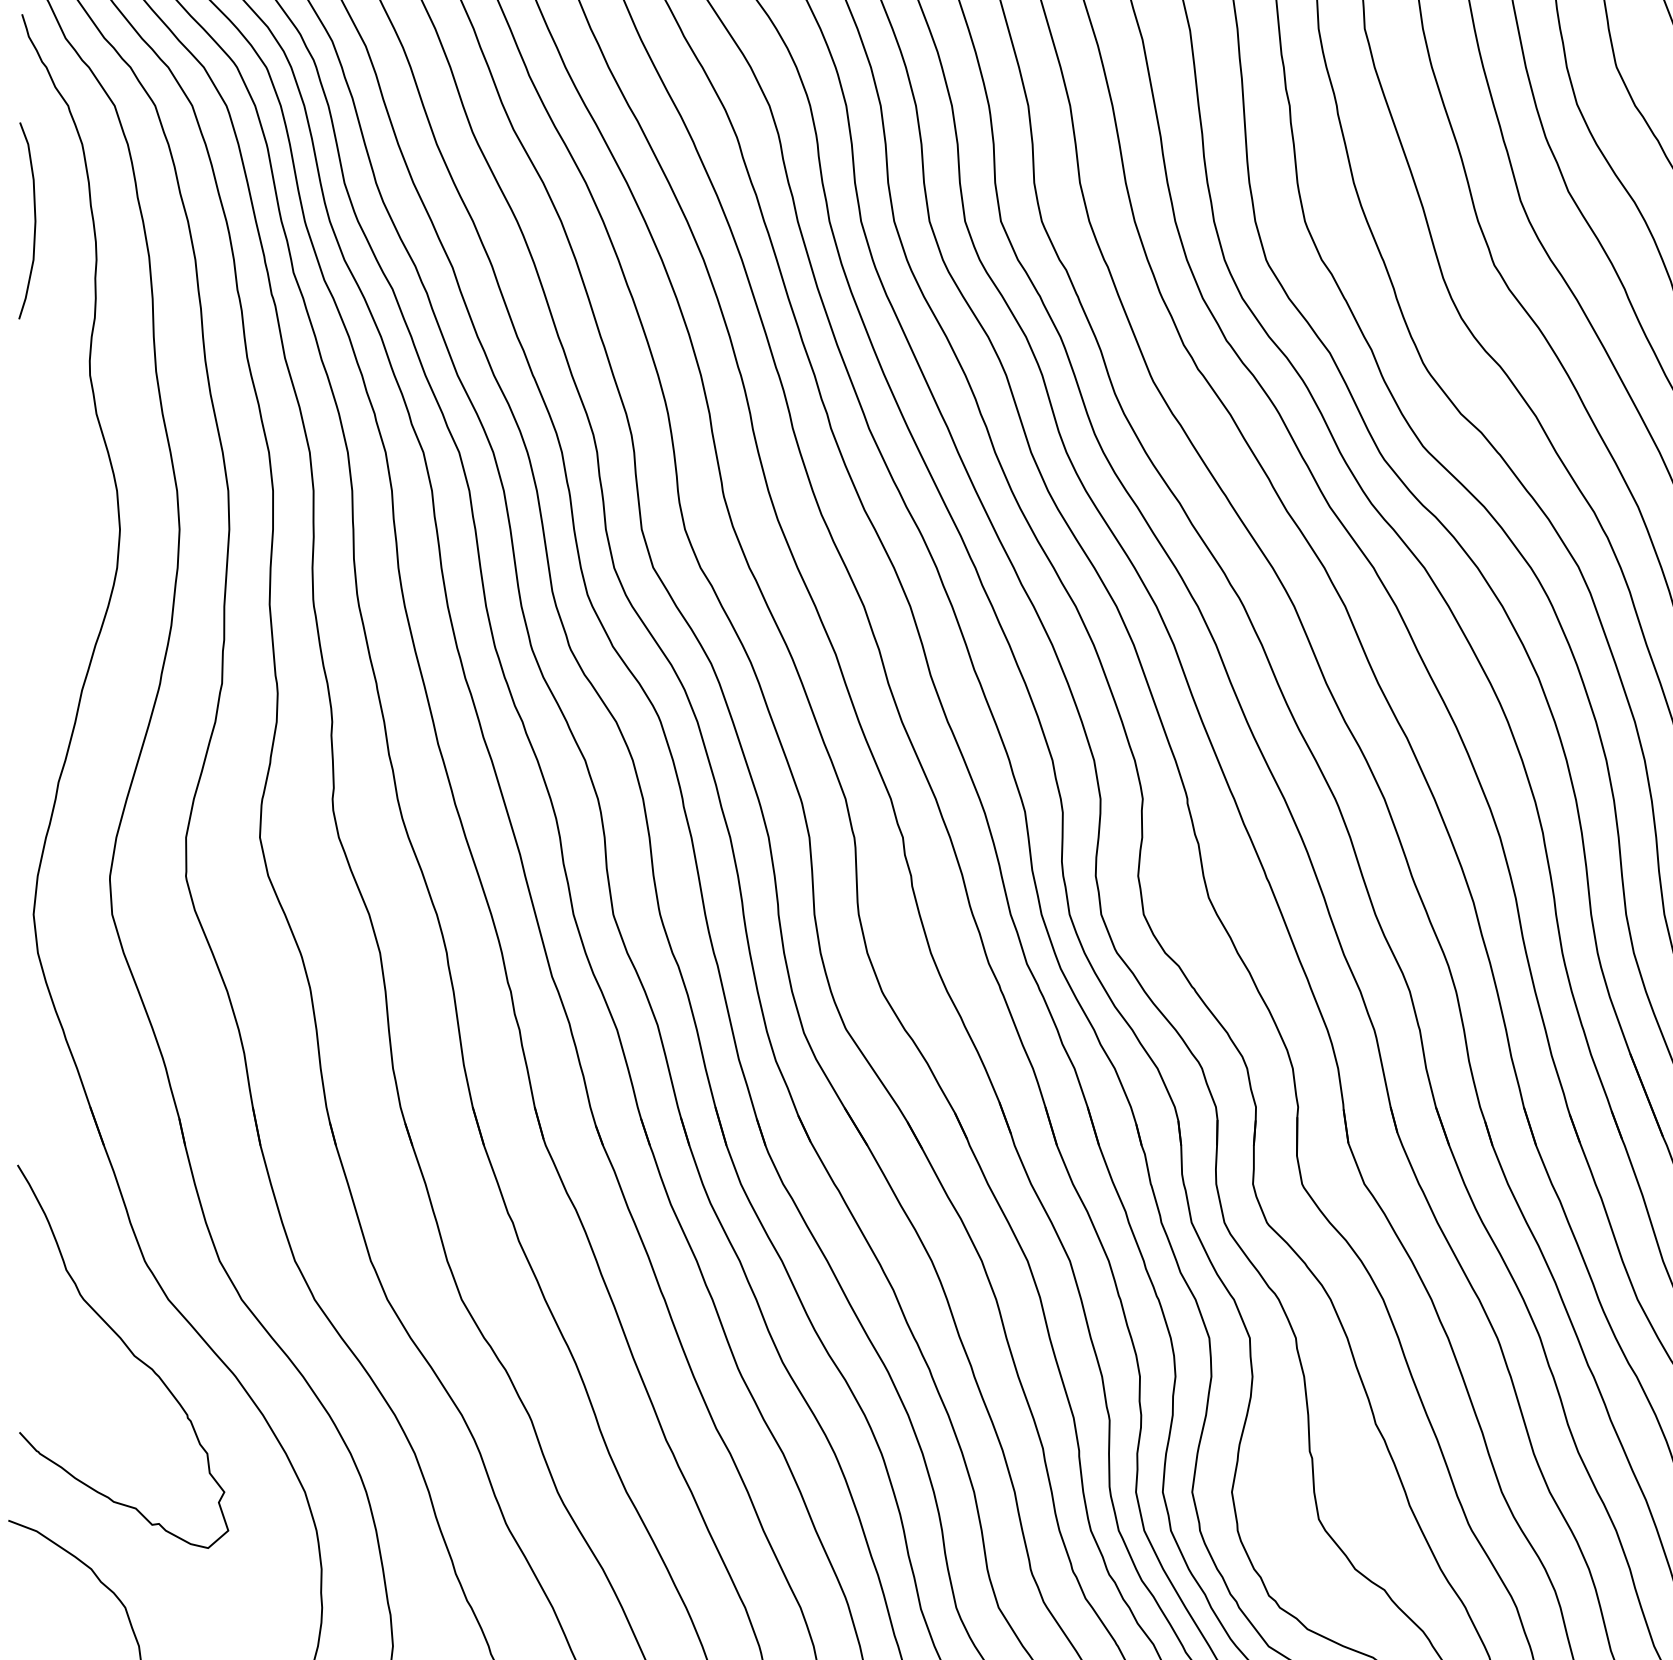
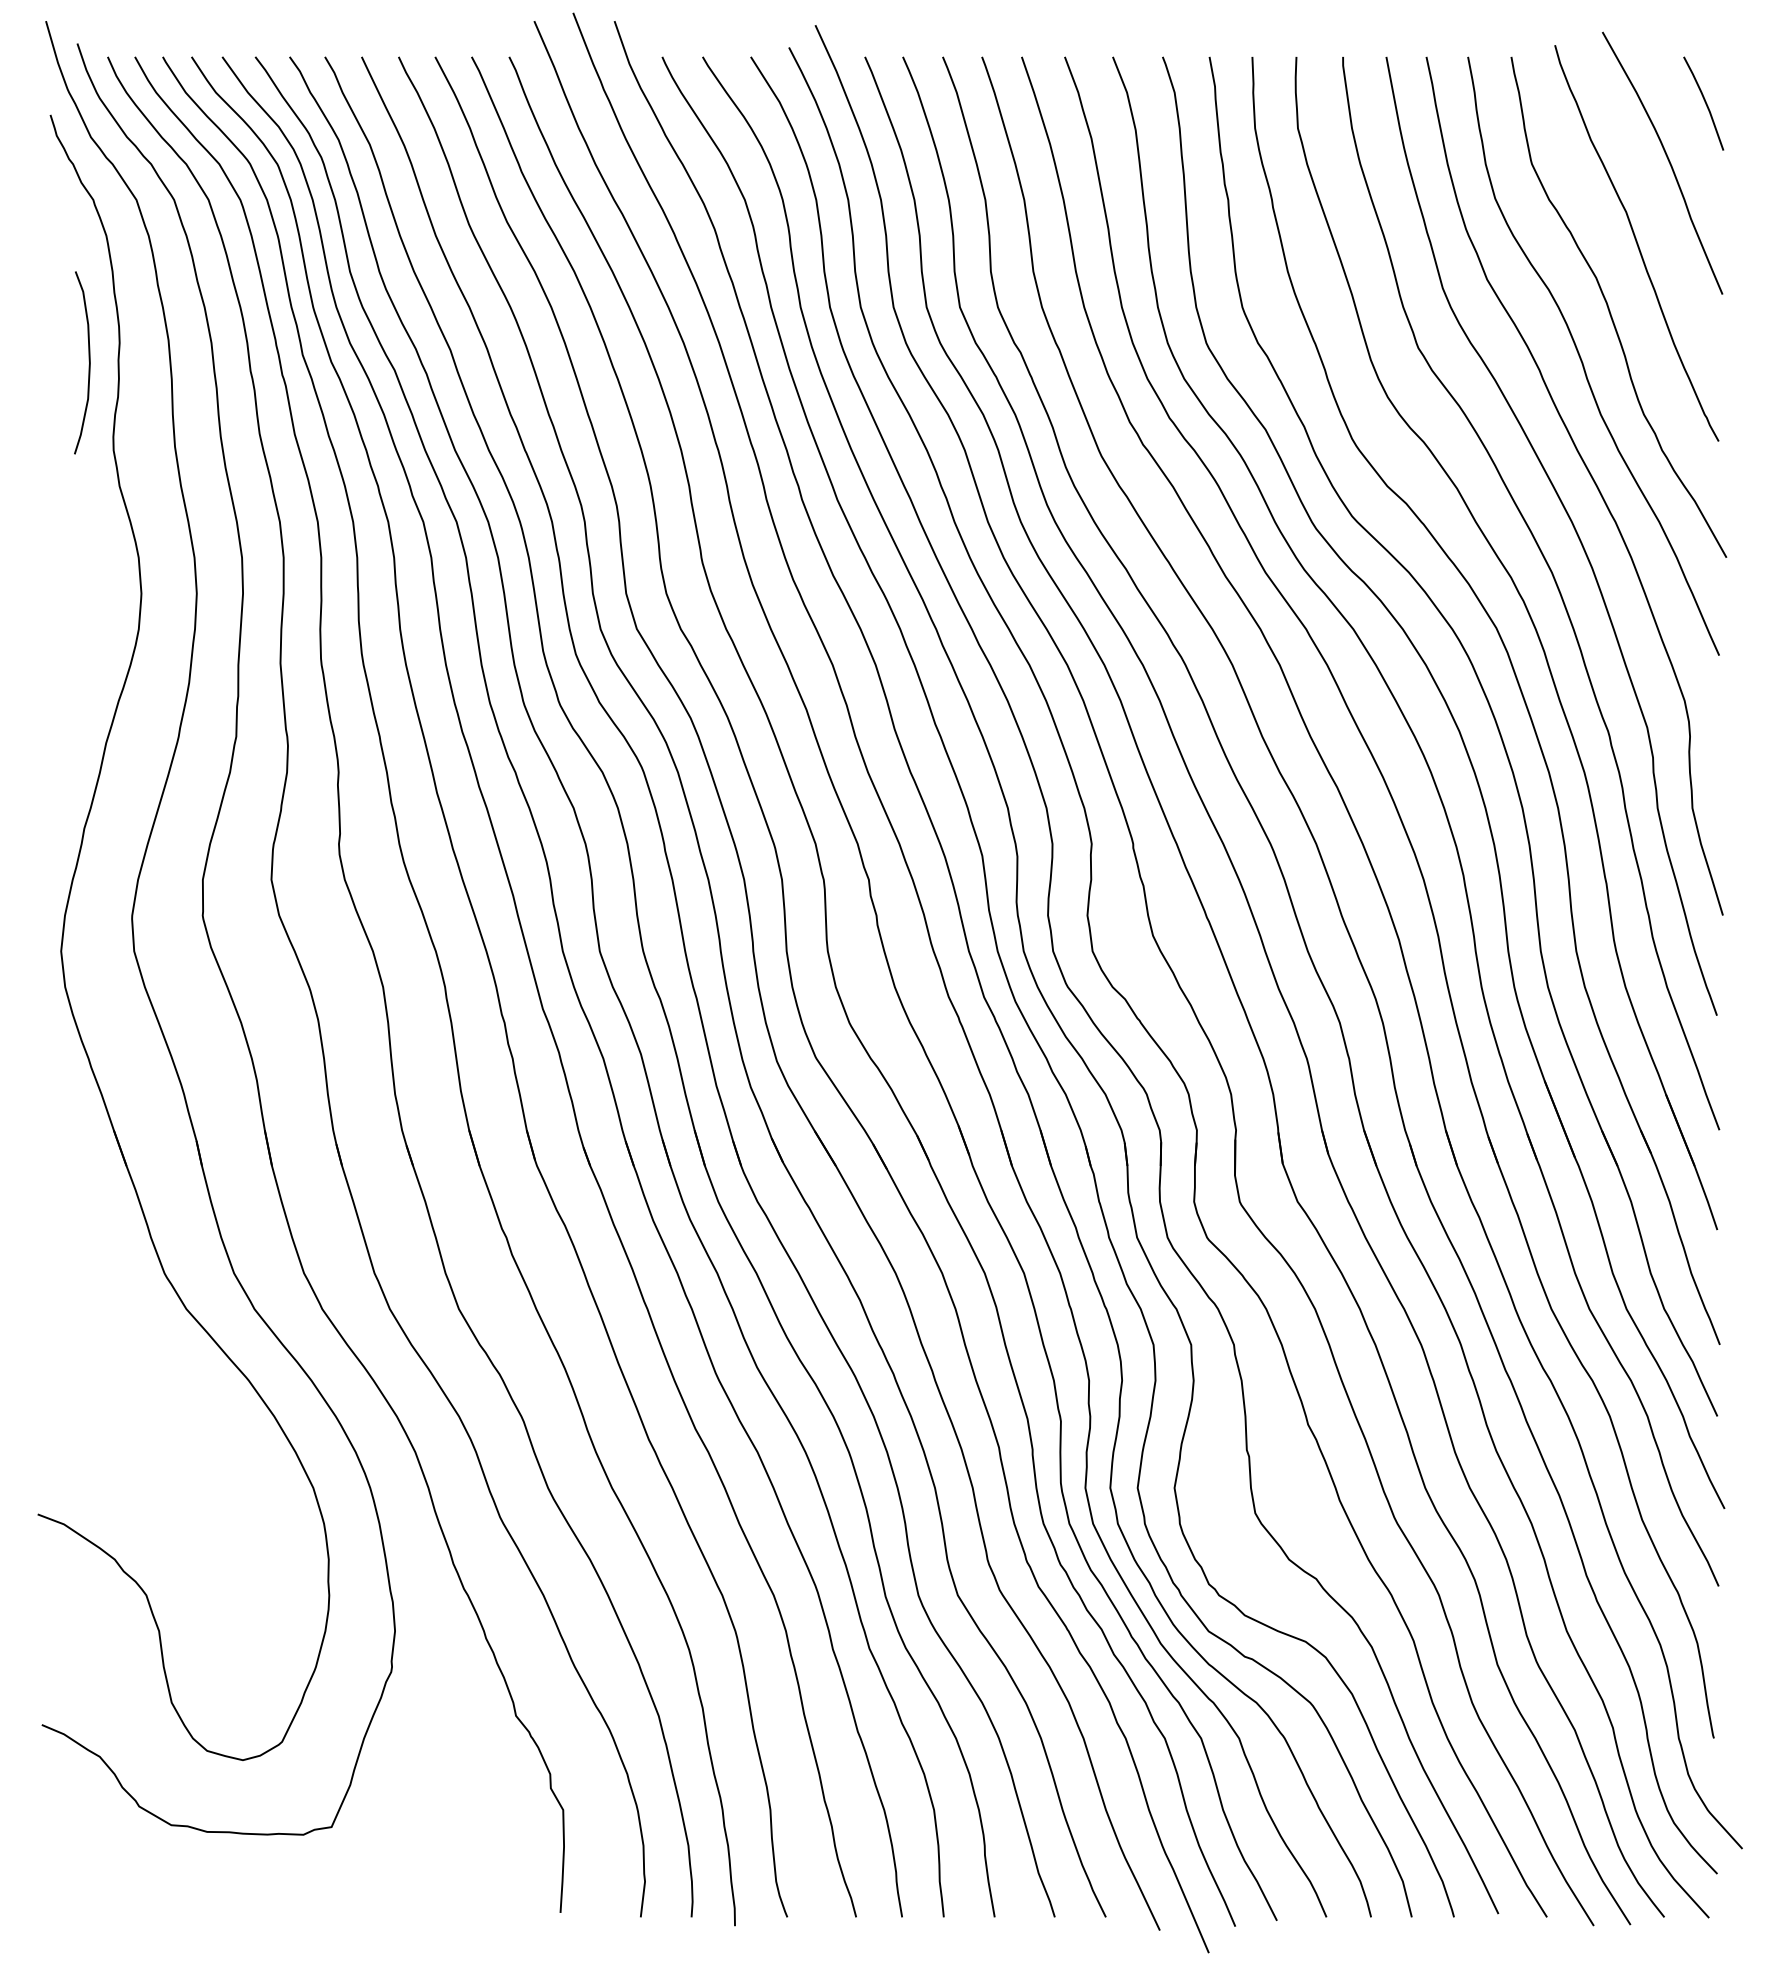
curve: (33, 219) -> (88, 361), moved
curve: (128, 1350) -> (149, 1356), removed

